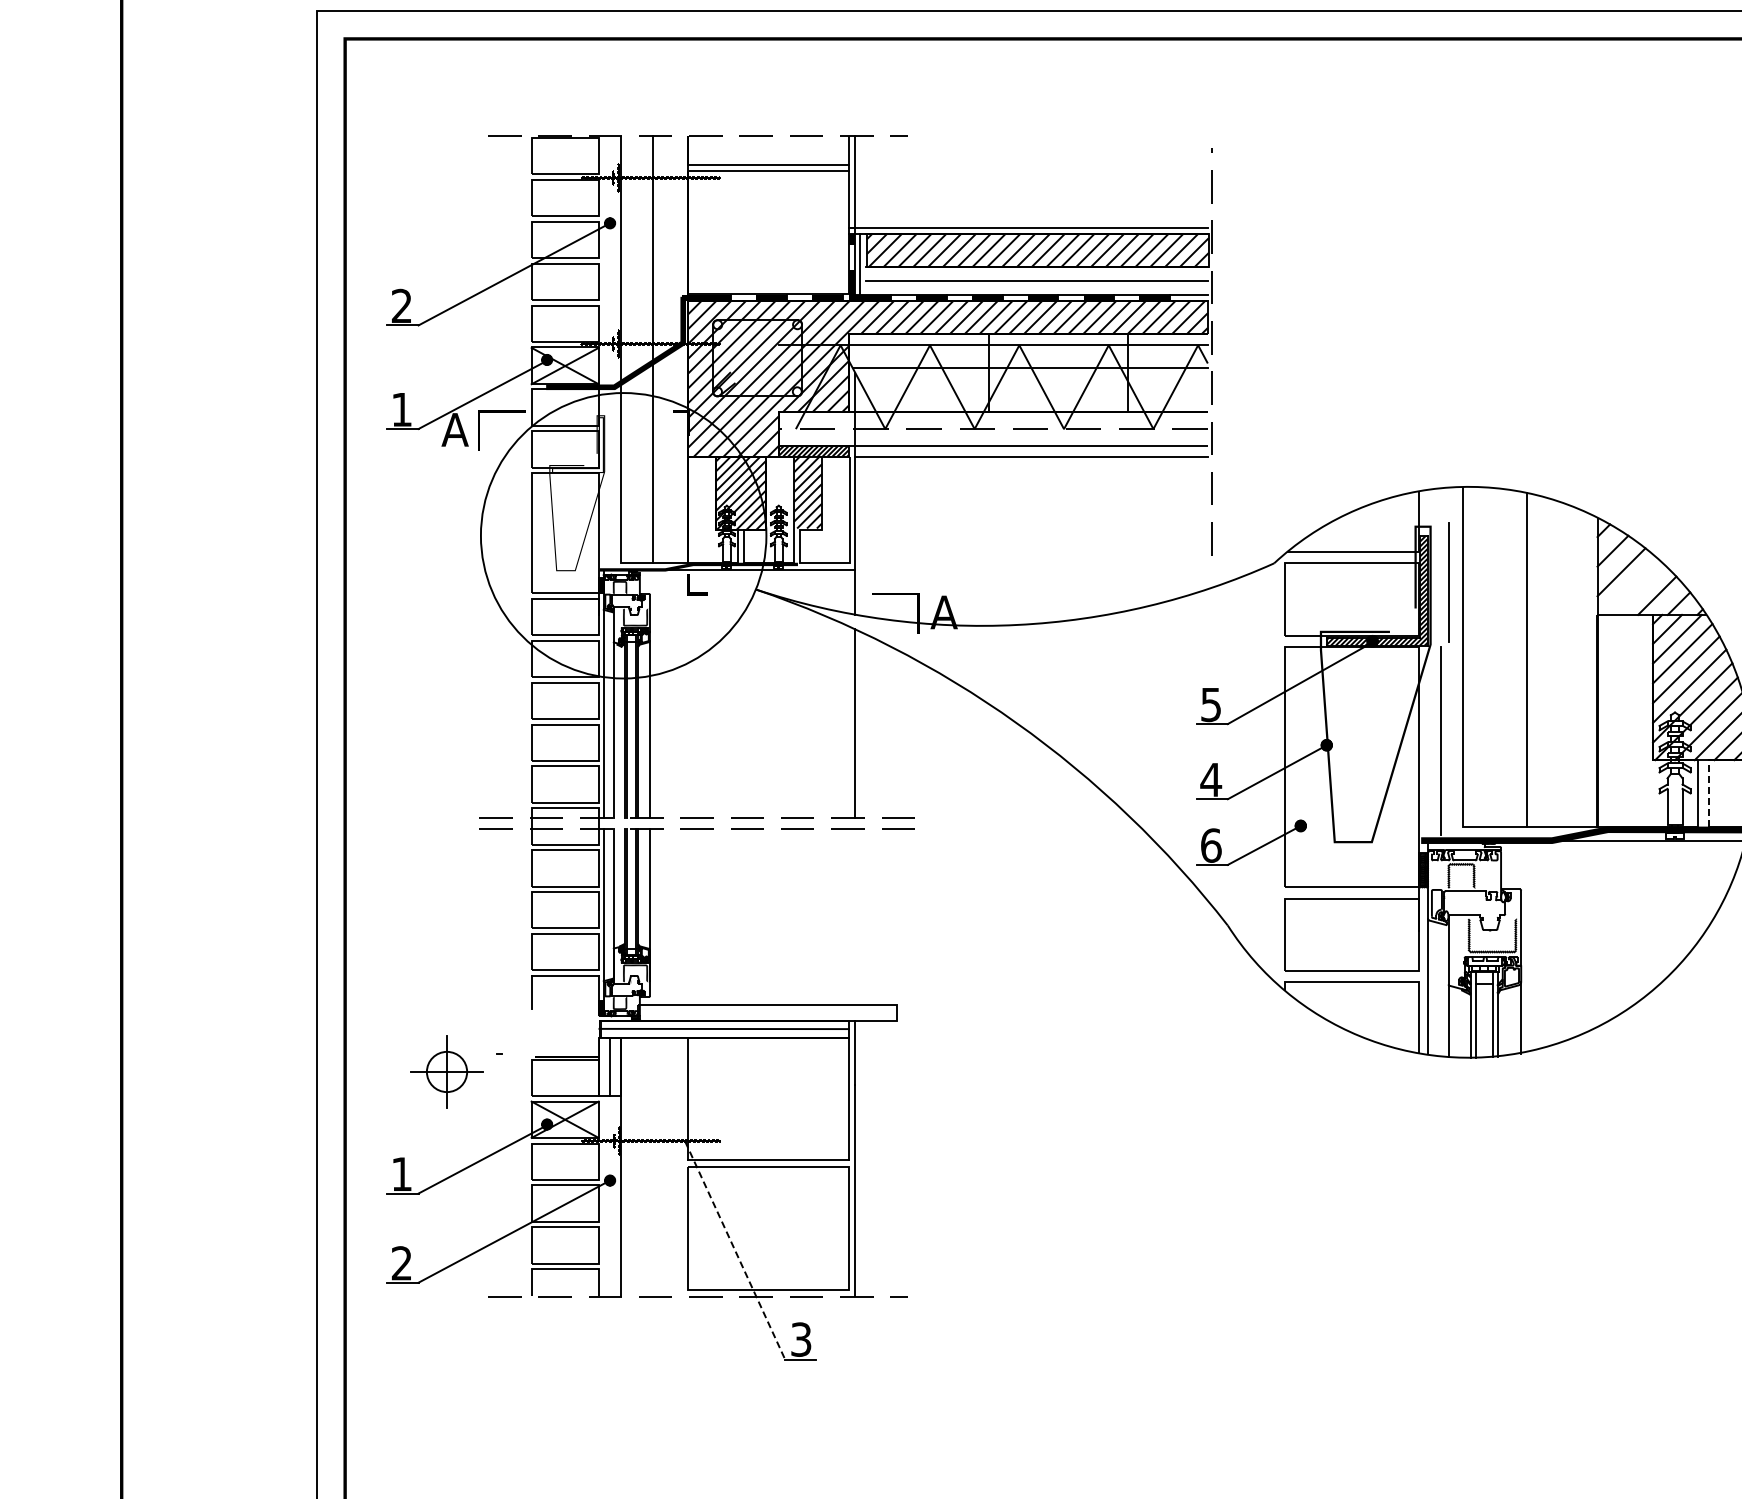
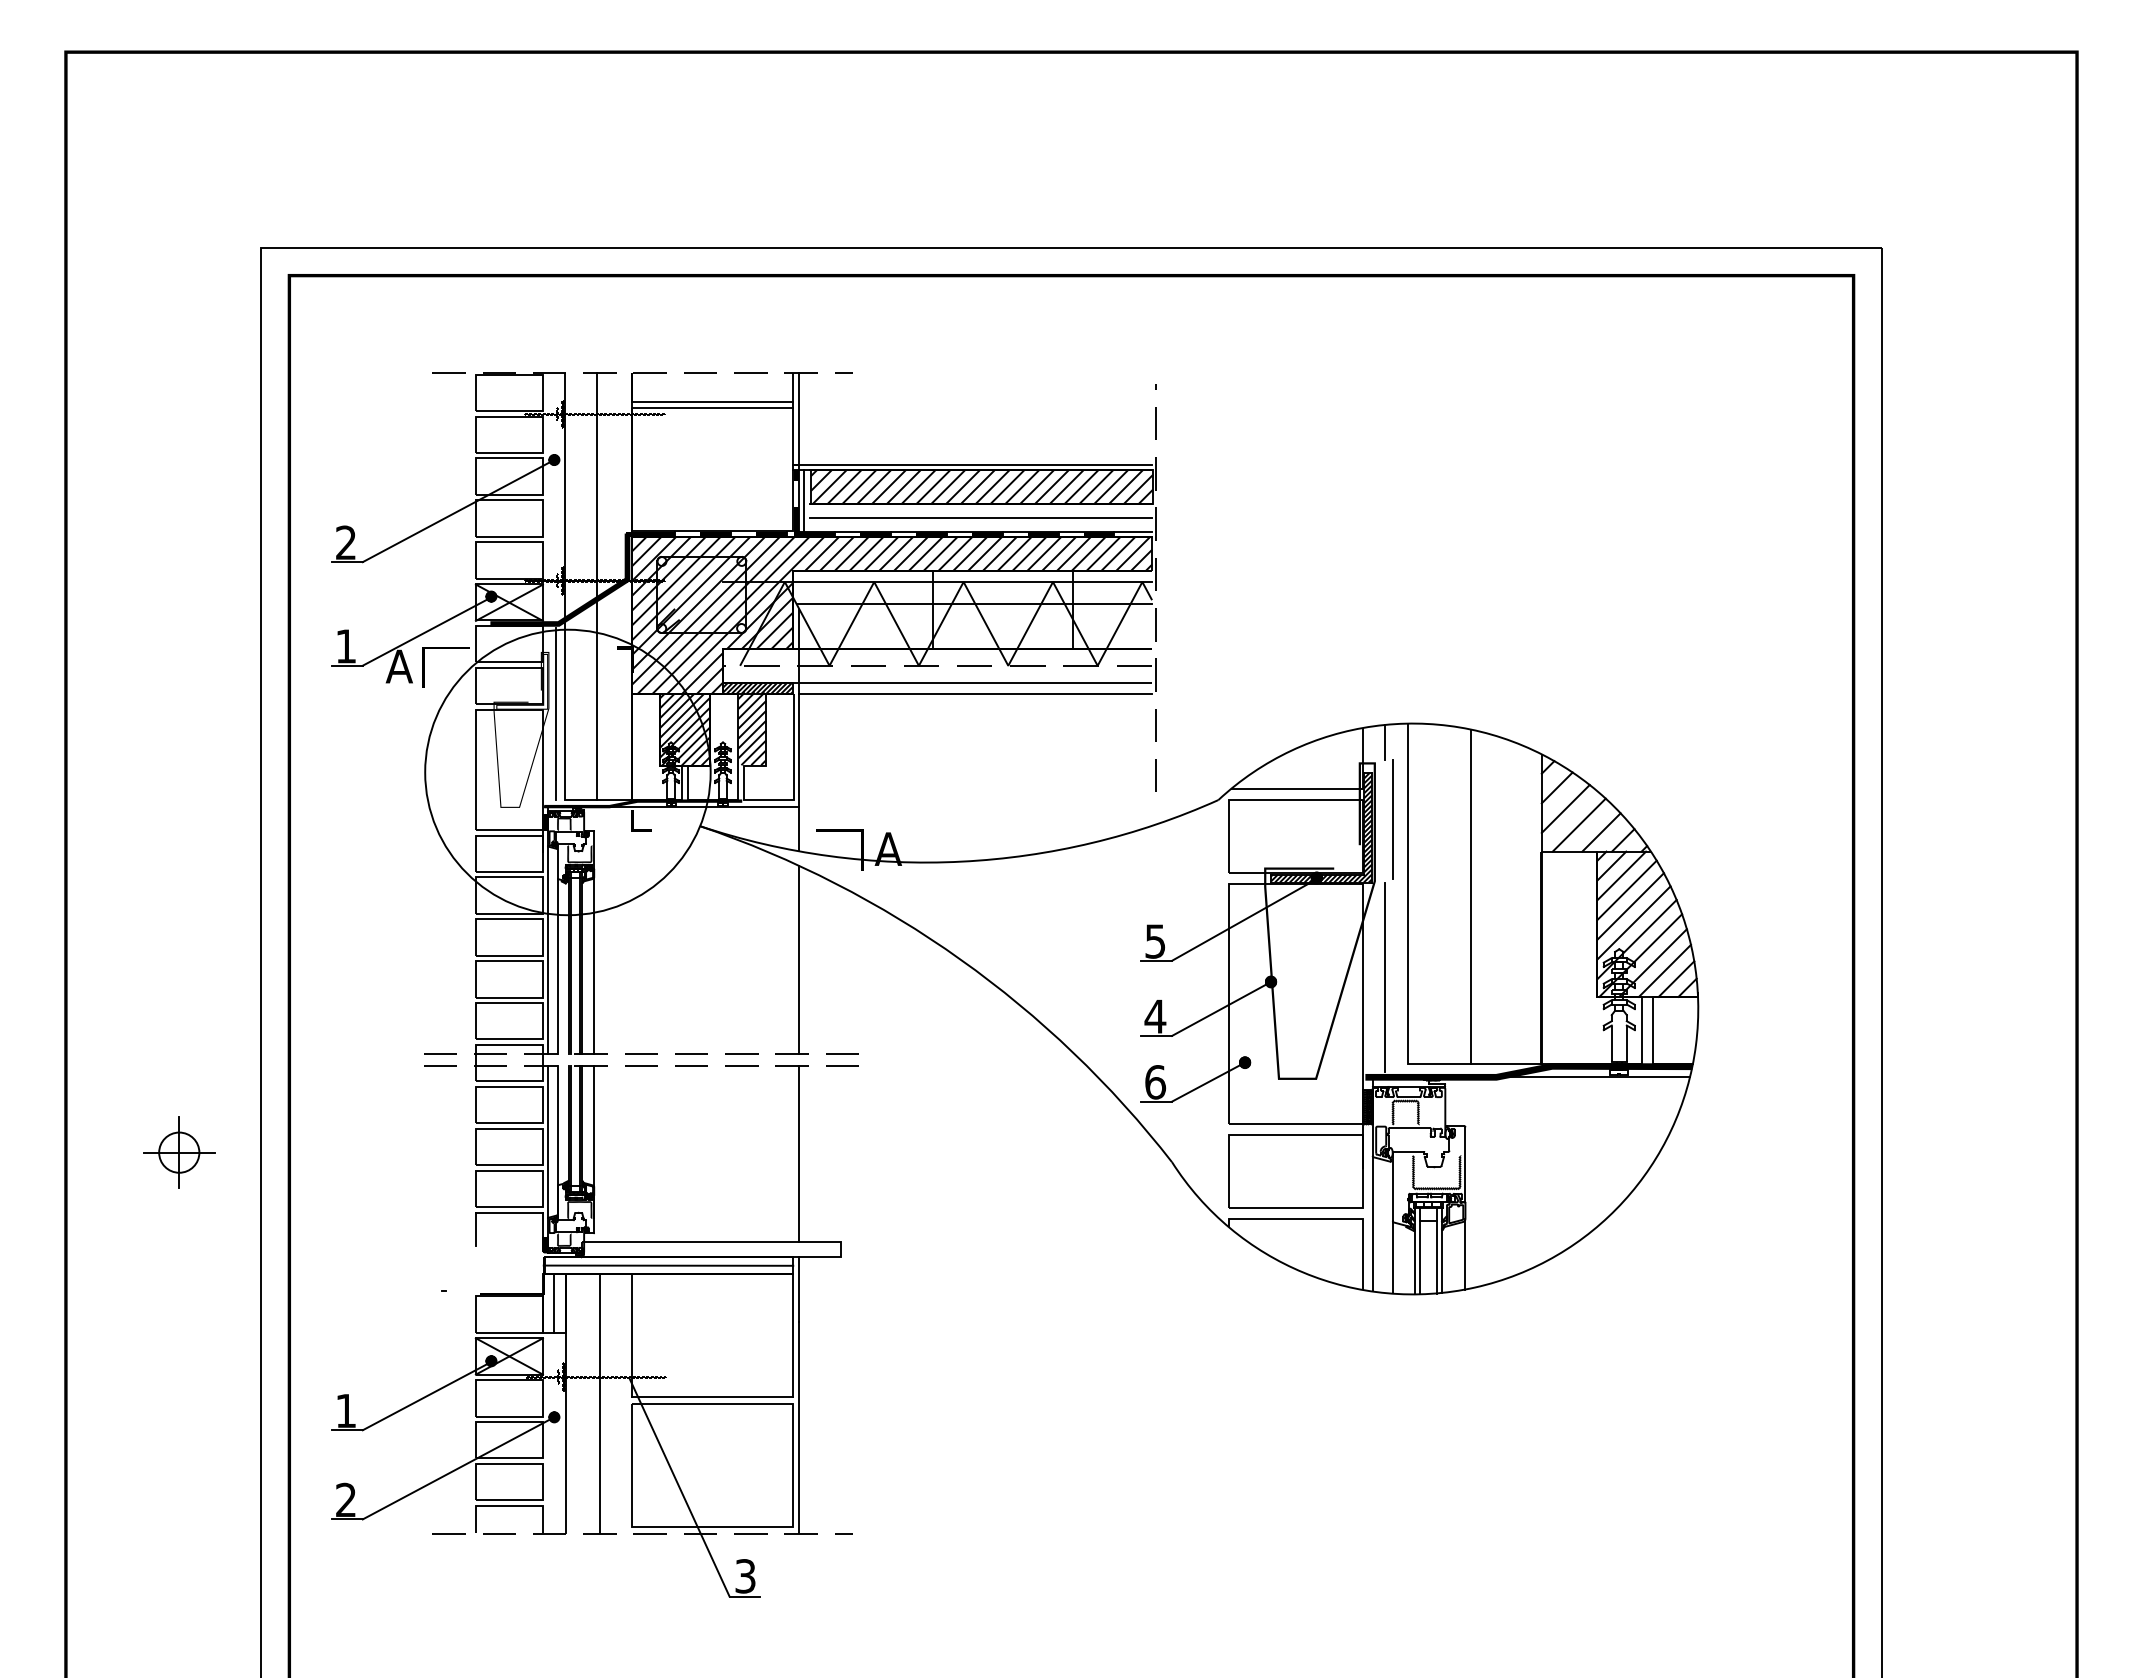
line: (611, 476) -> (555, 713), added
line: (1441, 504) -> (1385, 741), added
line: (1634, 587) -> (1578, 824), added
line: (1709, 793) -> (1653, 1030), dashed -> solid
line: (854, 916) -> (798, 1153), added
part: (447, 1071) -> (179, 1152), moved
line: (655, 1166) -> (599, 1403), added
line: (735, 1250) -> (679, 1487), dashed -> solid

